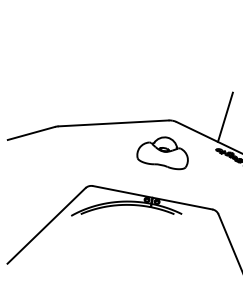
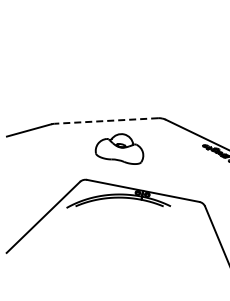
line: (225, 117) -> (211, 115), removed
line: (113, 122) -> (106, 120), solid -> dashed
part: (162, 152) -> (119, 148), moved

